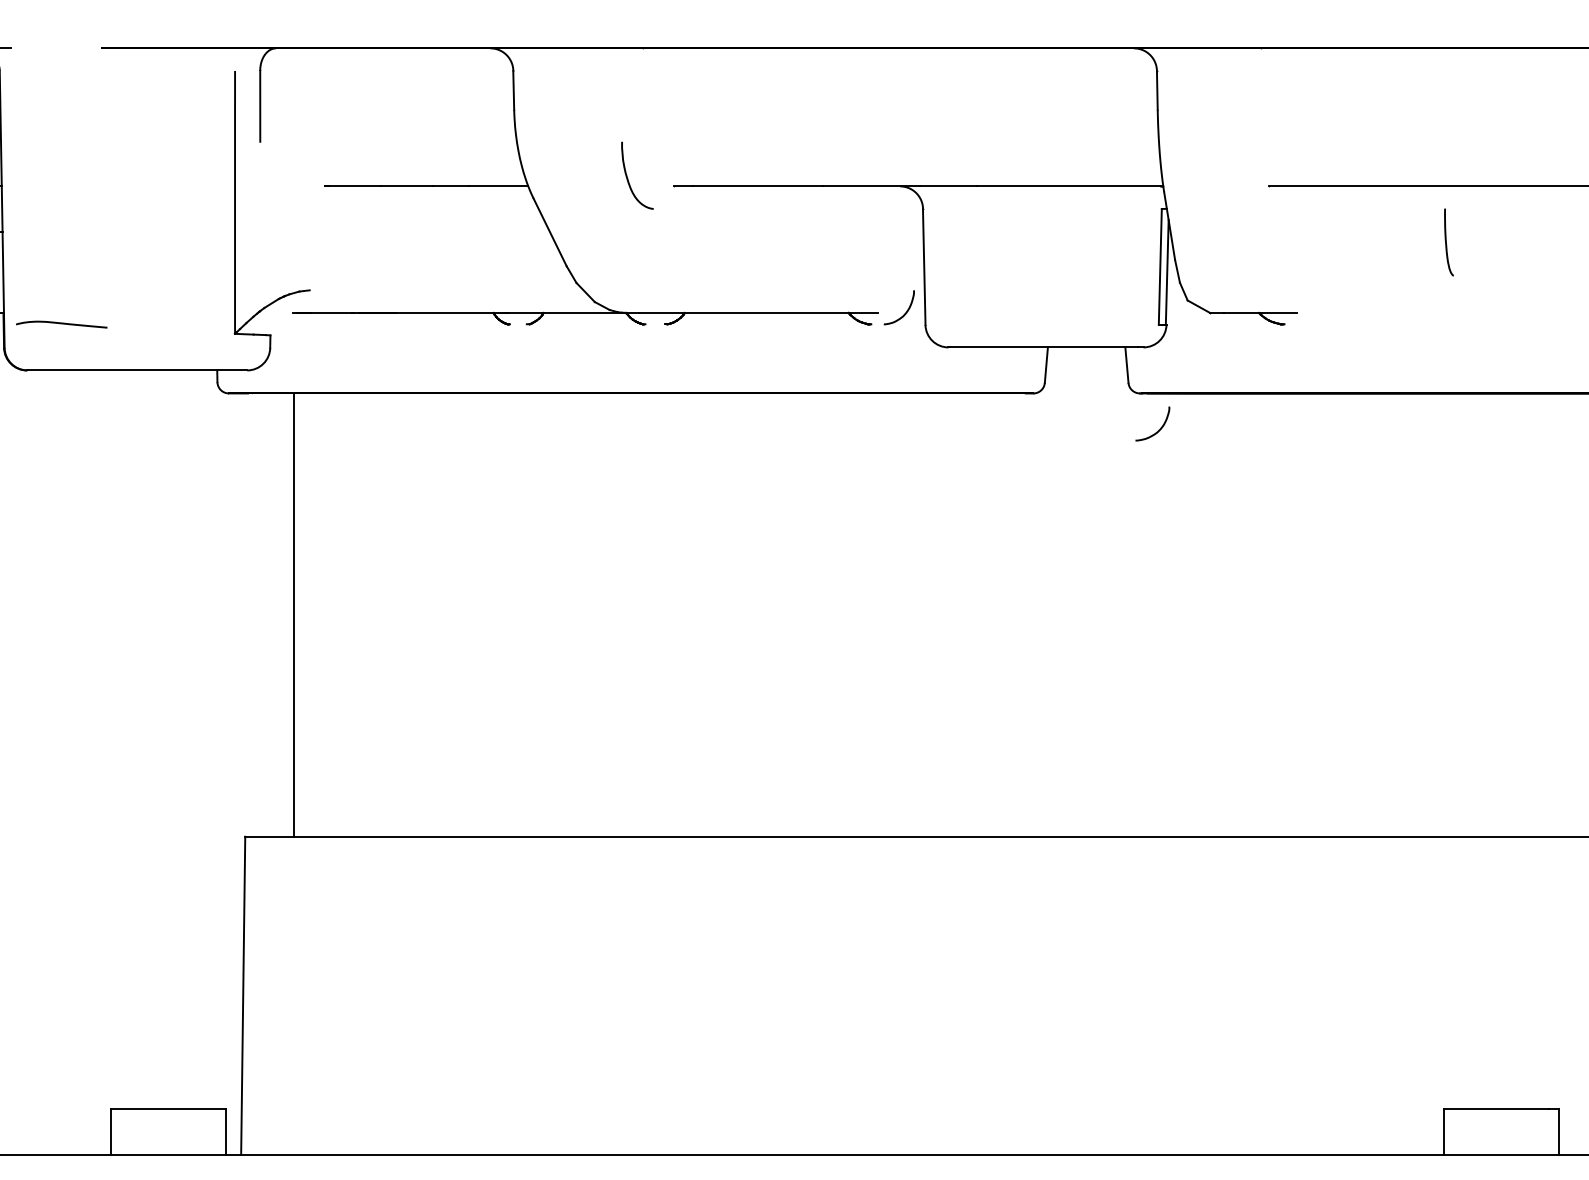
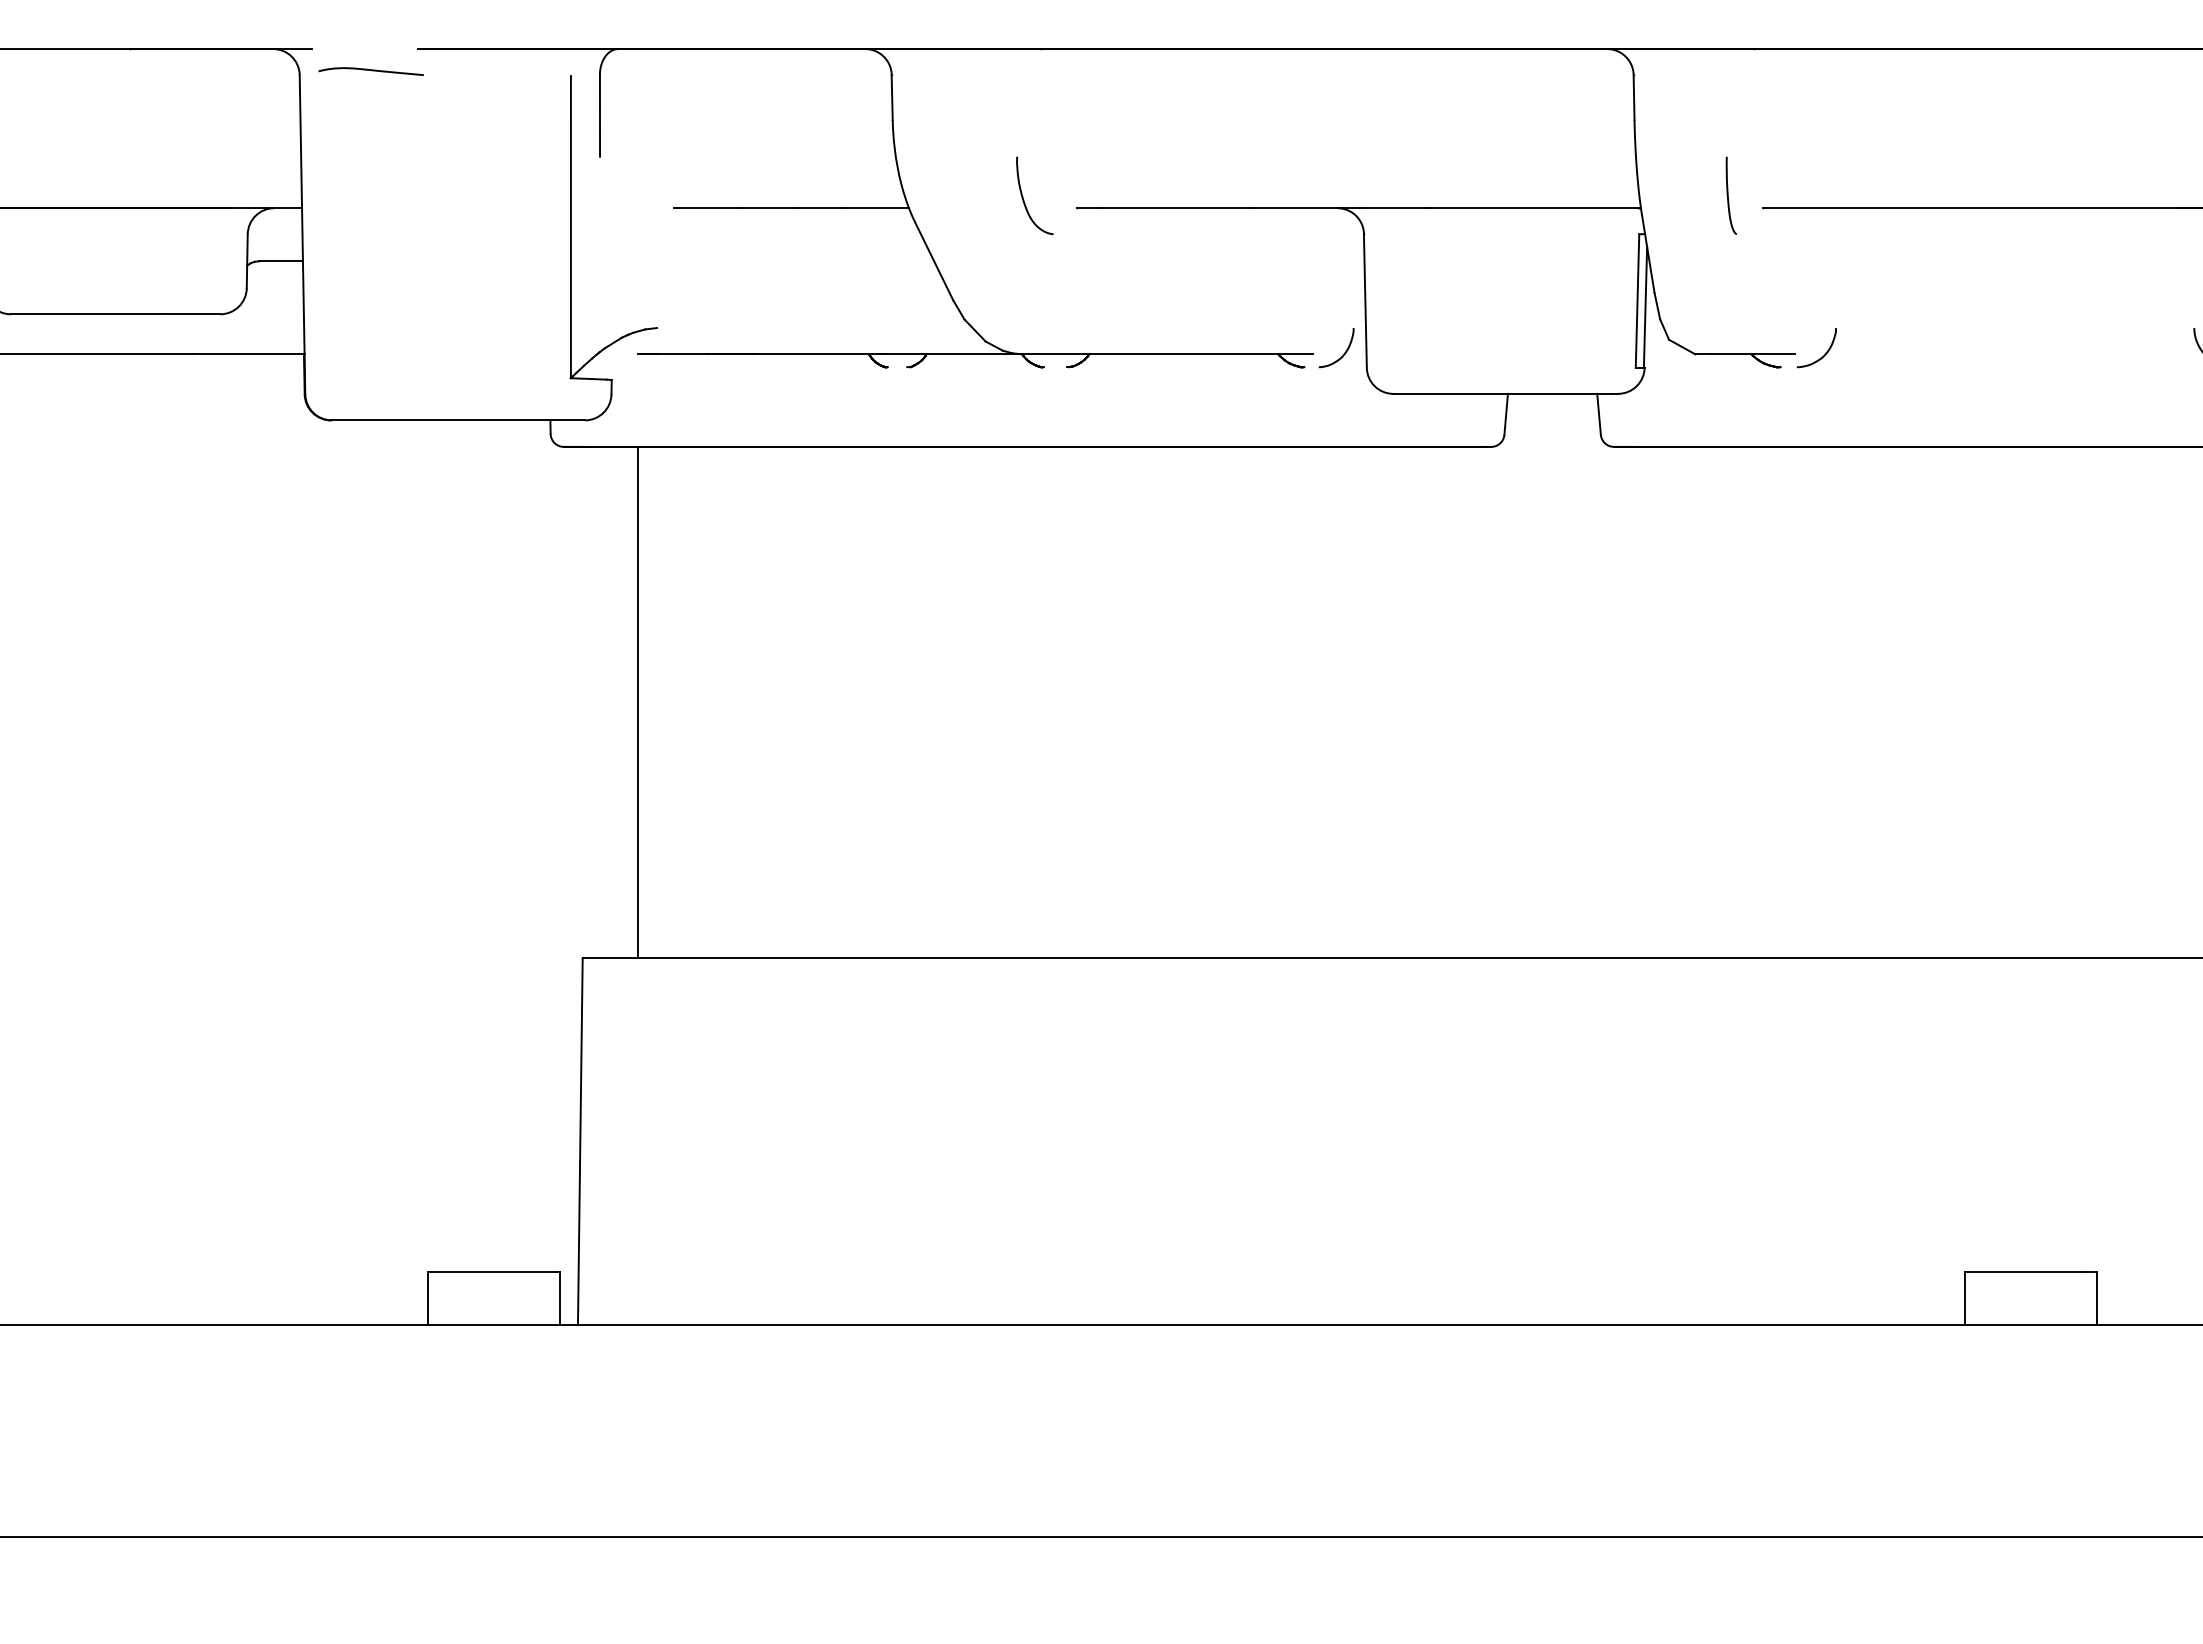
curve: (1446, 242) -> (1728, 195), moved
curve: (61, 323) -> (370, 70), moved
curve: (1160, 427) -> (1825, 352), moved

